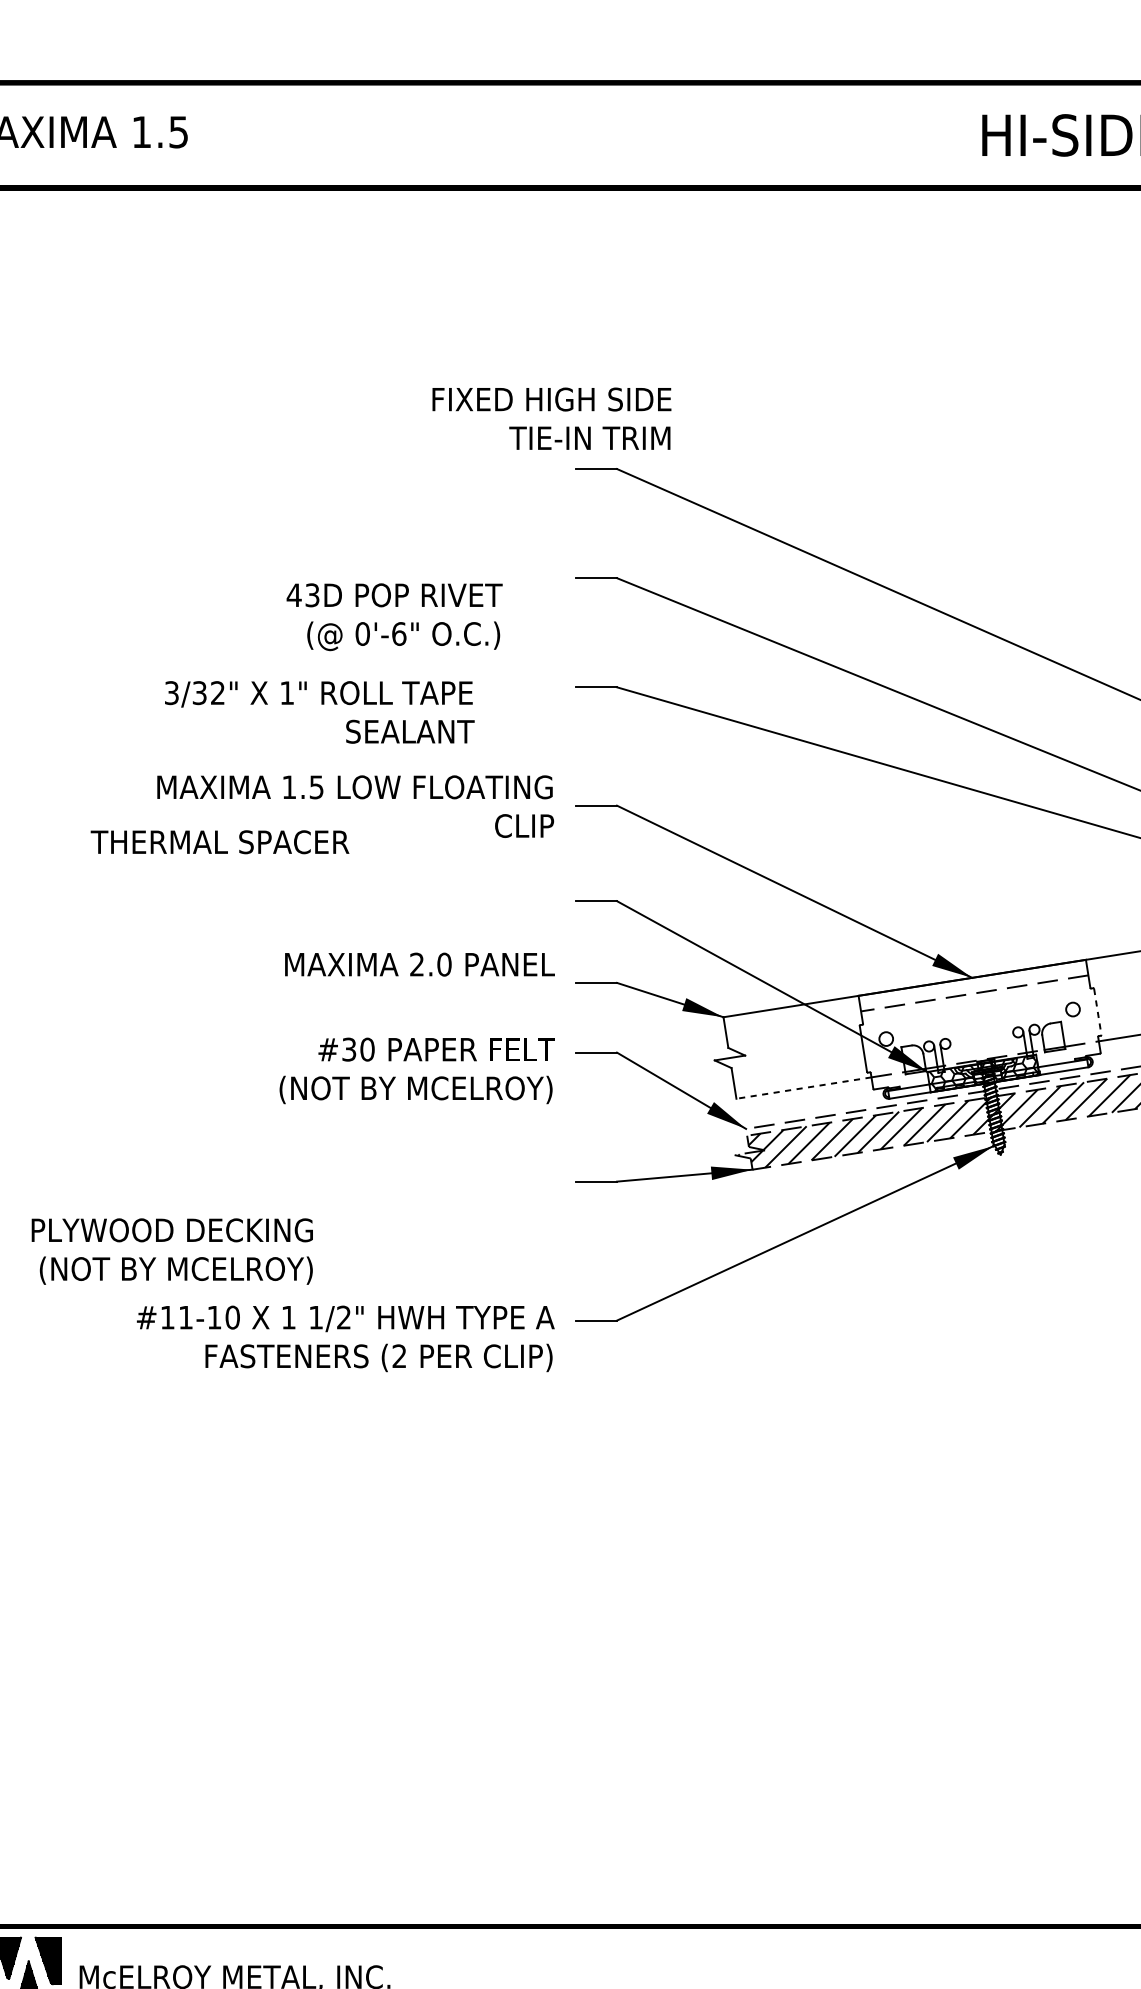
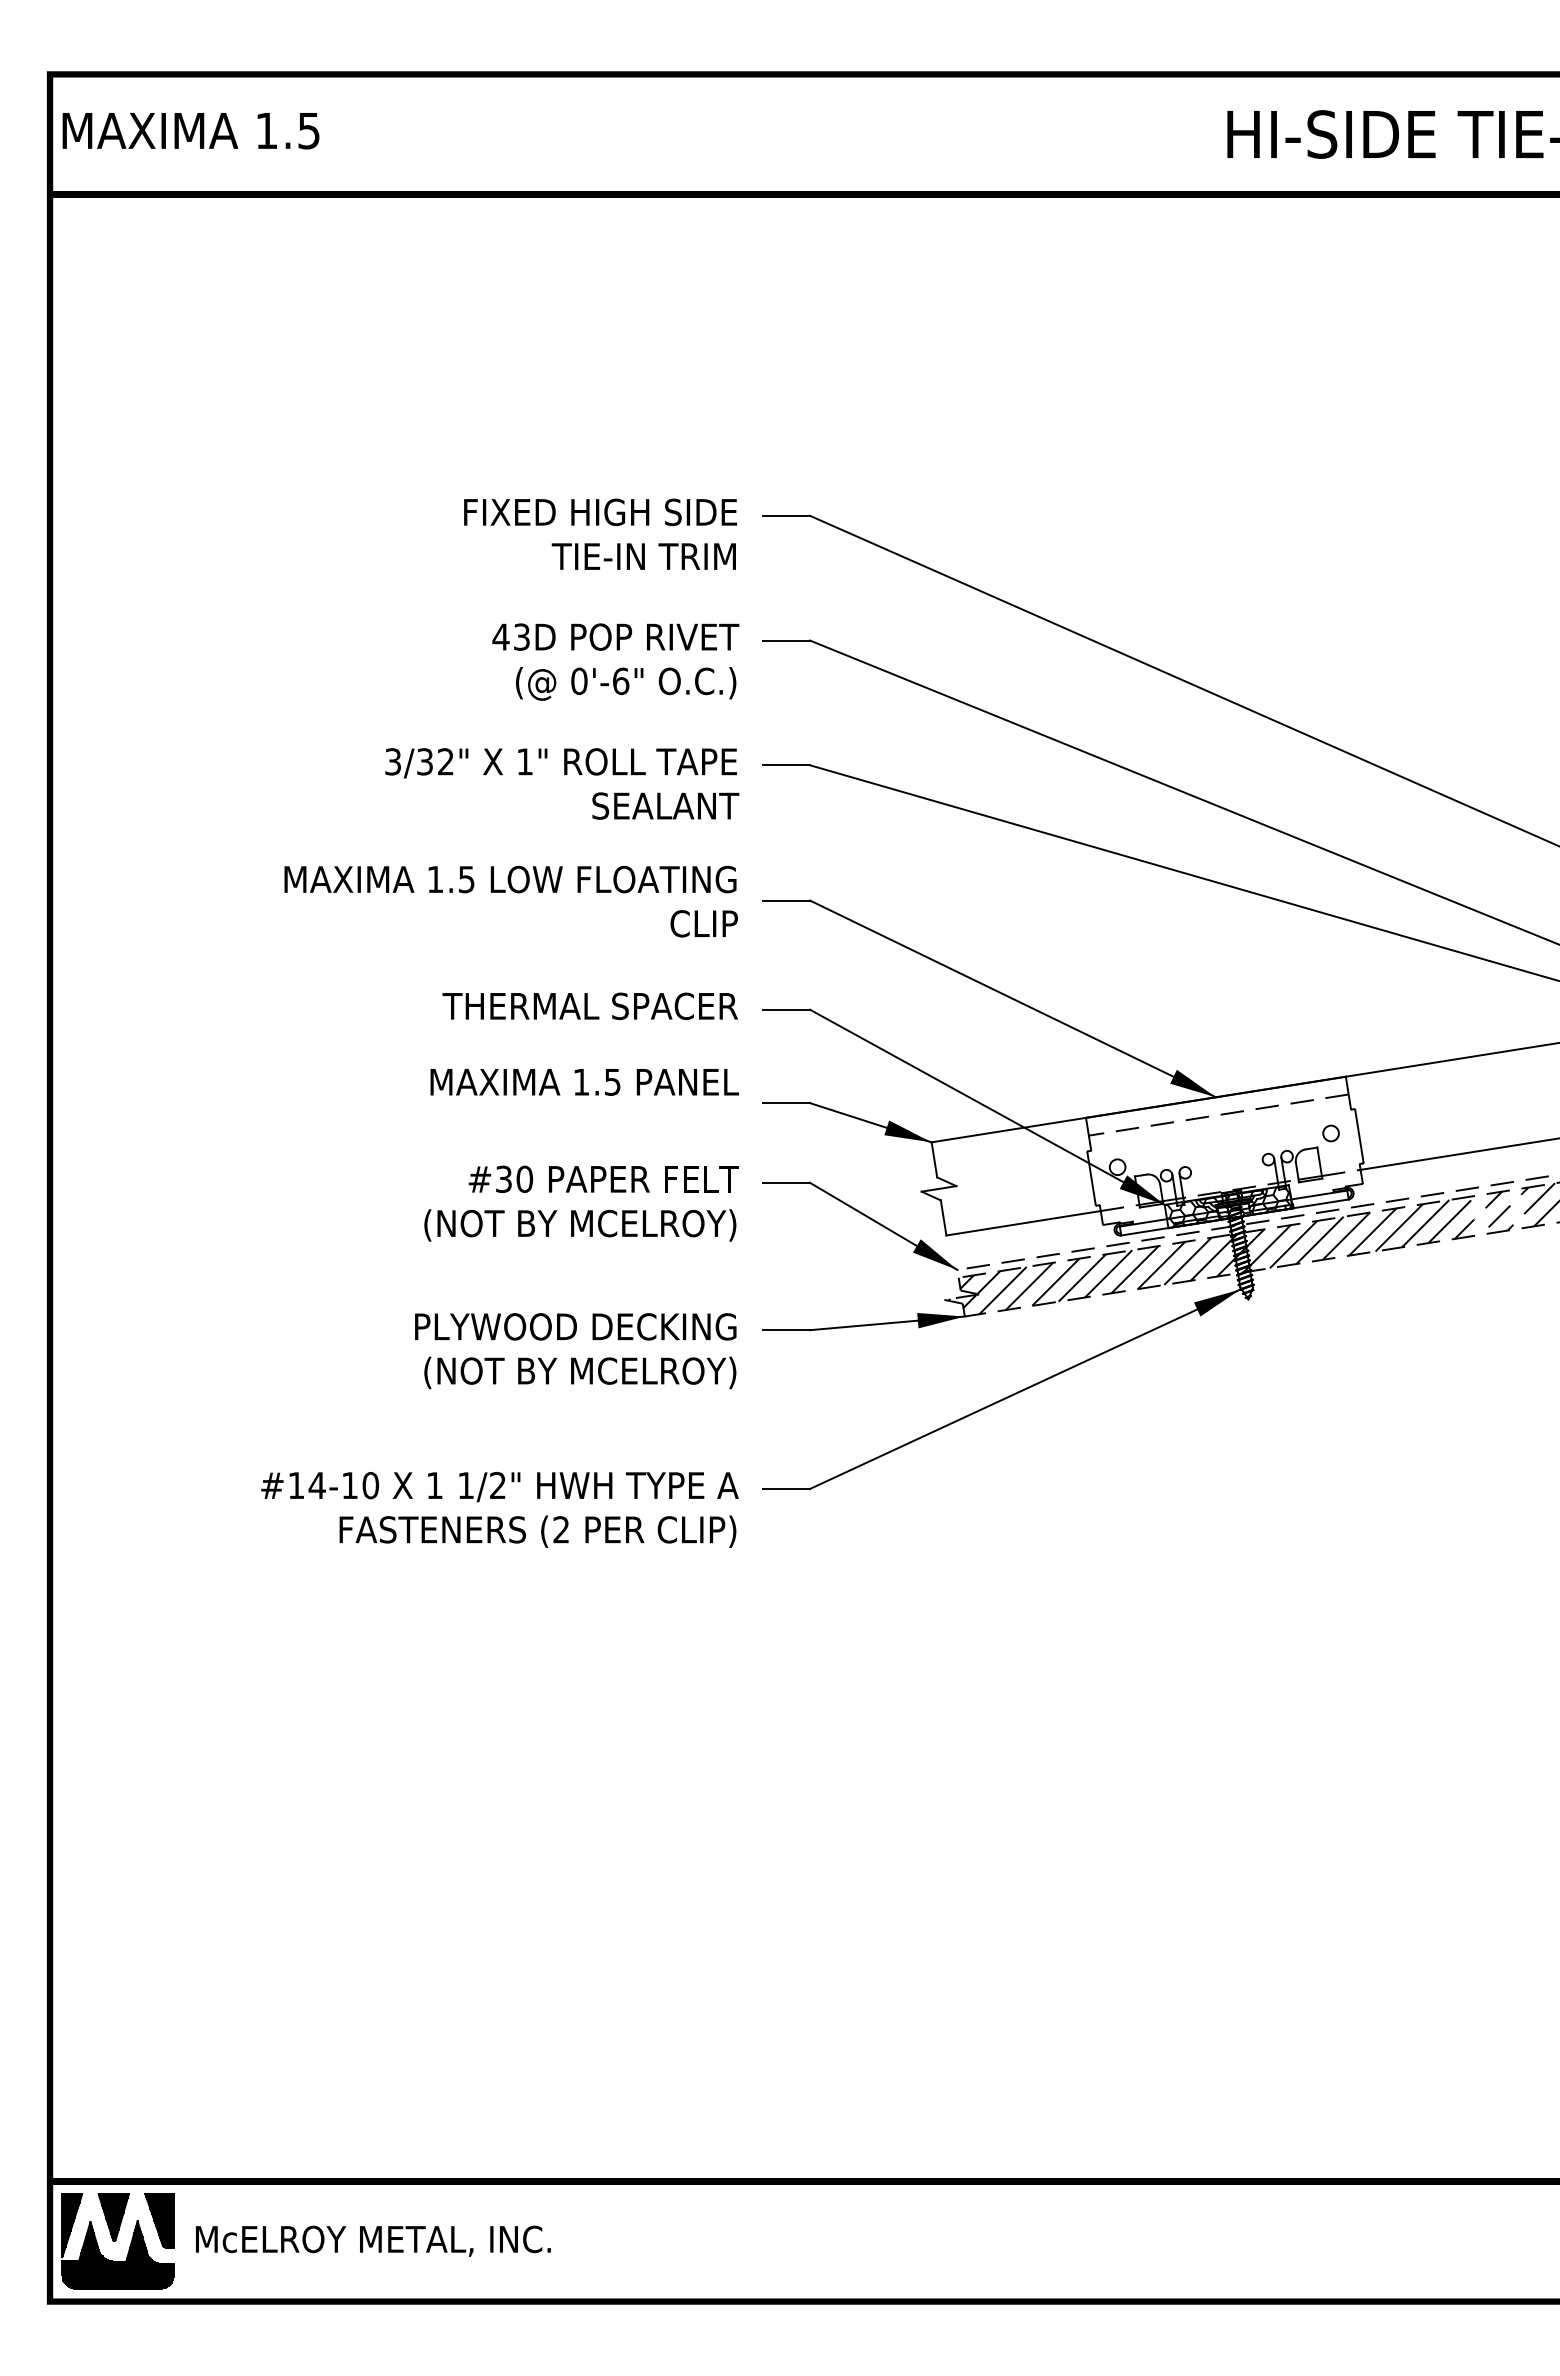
text: (551, 418) -> (600, 533), moved
text: (394, 616) -> (615, 661), moved
text: (320, 712) -> (562, 783), moved
text: (219, 841) -> (589, 1005), moved
text: (430, 964) -> (596, 1081), 2.0 -> 1.5
line: (1097, 1012) -> (1359, 1136), dashed -> solid
line: (803, 1088) -> (1023, 1223), dashed -> solid
text: (172, 1251) -> (575, 1351), moved
text: (185, 1317) -> (316, 1485), #11-10 -> #14-10

